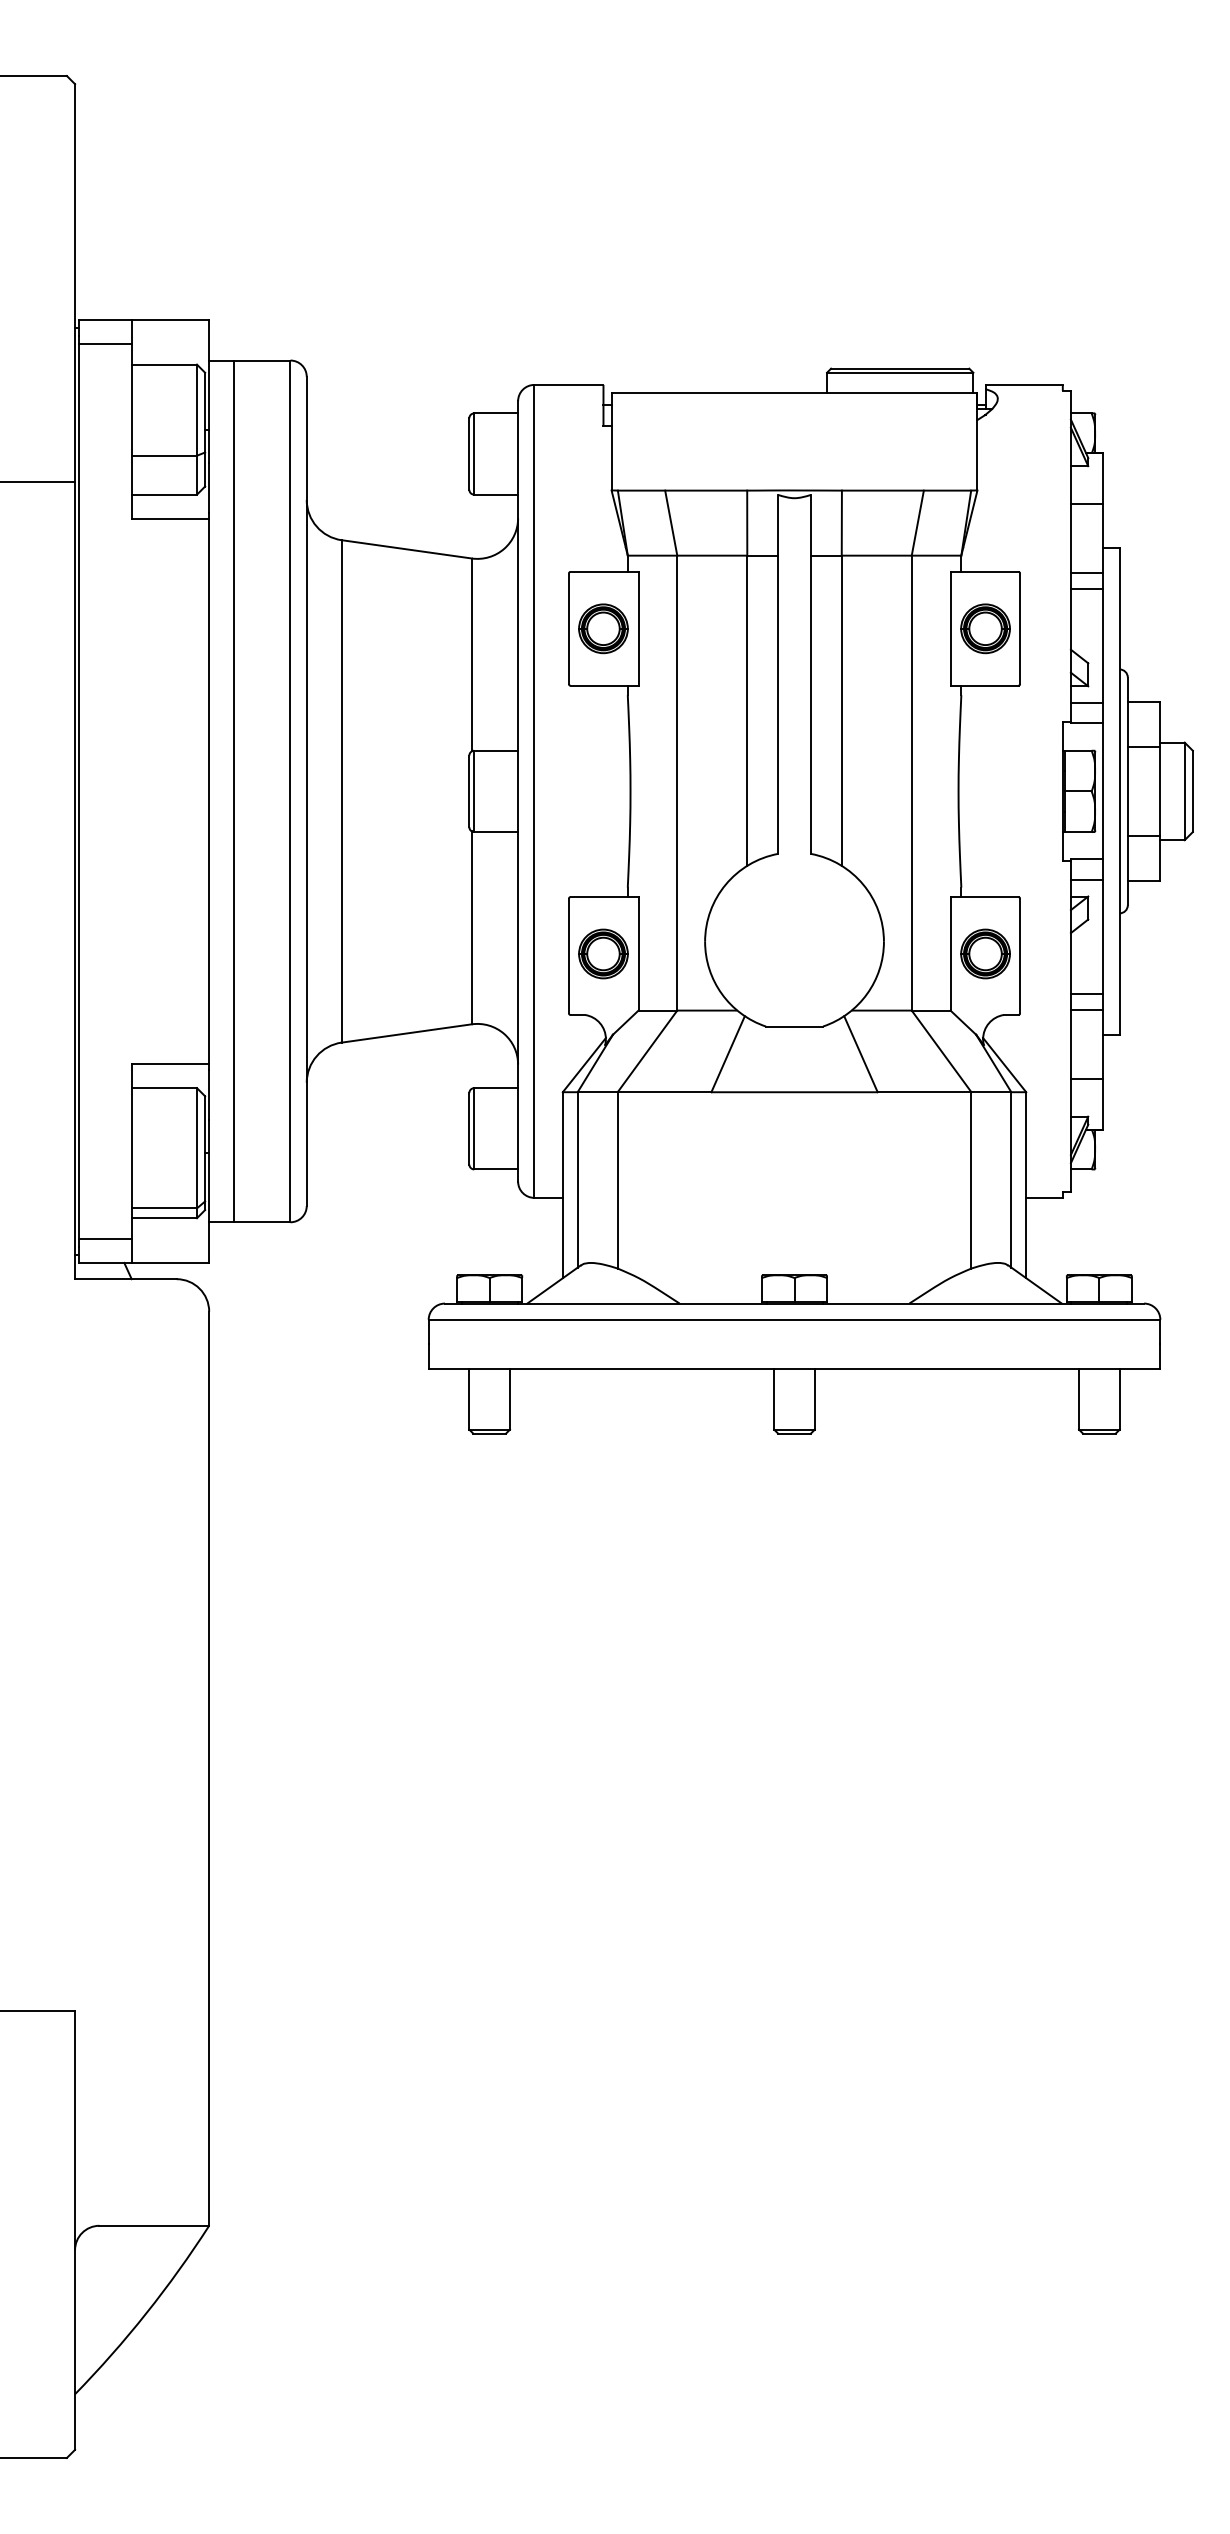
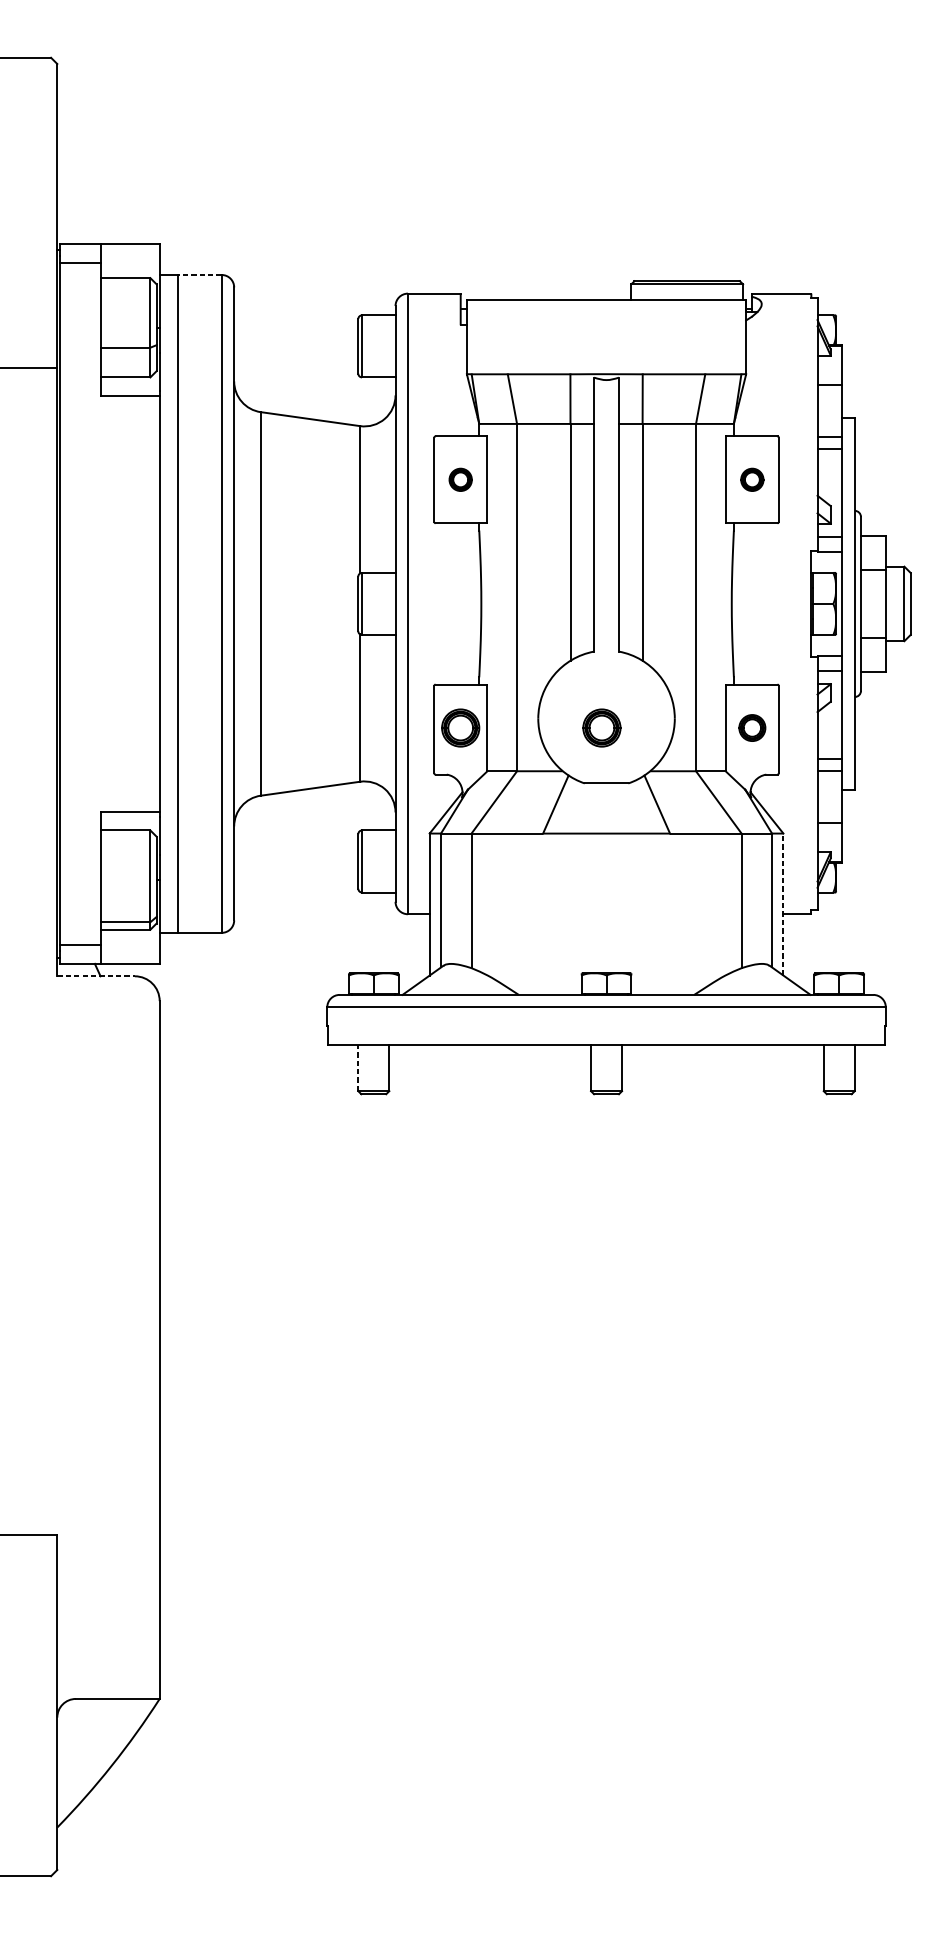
line: (261, 360) -> (199, 274), solid -> dashed
part: (603, 628) -> (460, 479), size x0.6
part: (985, 628) -> (752, 479), size x0.6
part: (788, 953) -> (601, 727), added
part: (985, 953) -> (752, 727), size x0.7
line: (1026, 1184) -> (783, 904), solid -> dashed
line: (125, 1279) -> (95, 976), solid -> dashed
line: (469, 1399) -> (358, 1068), solid -> dashed

